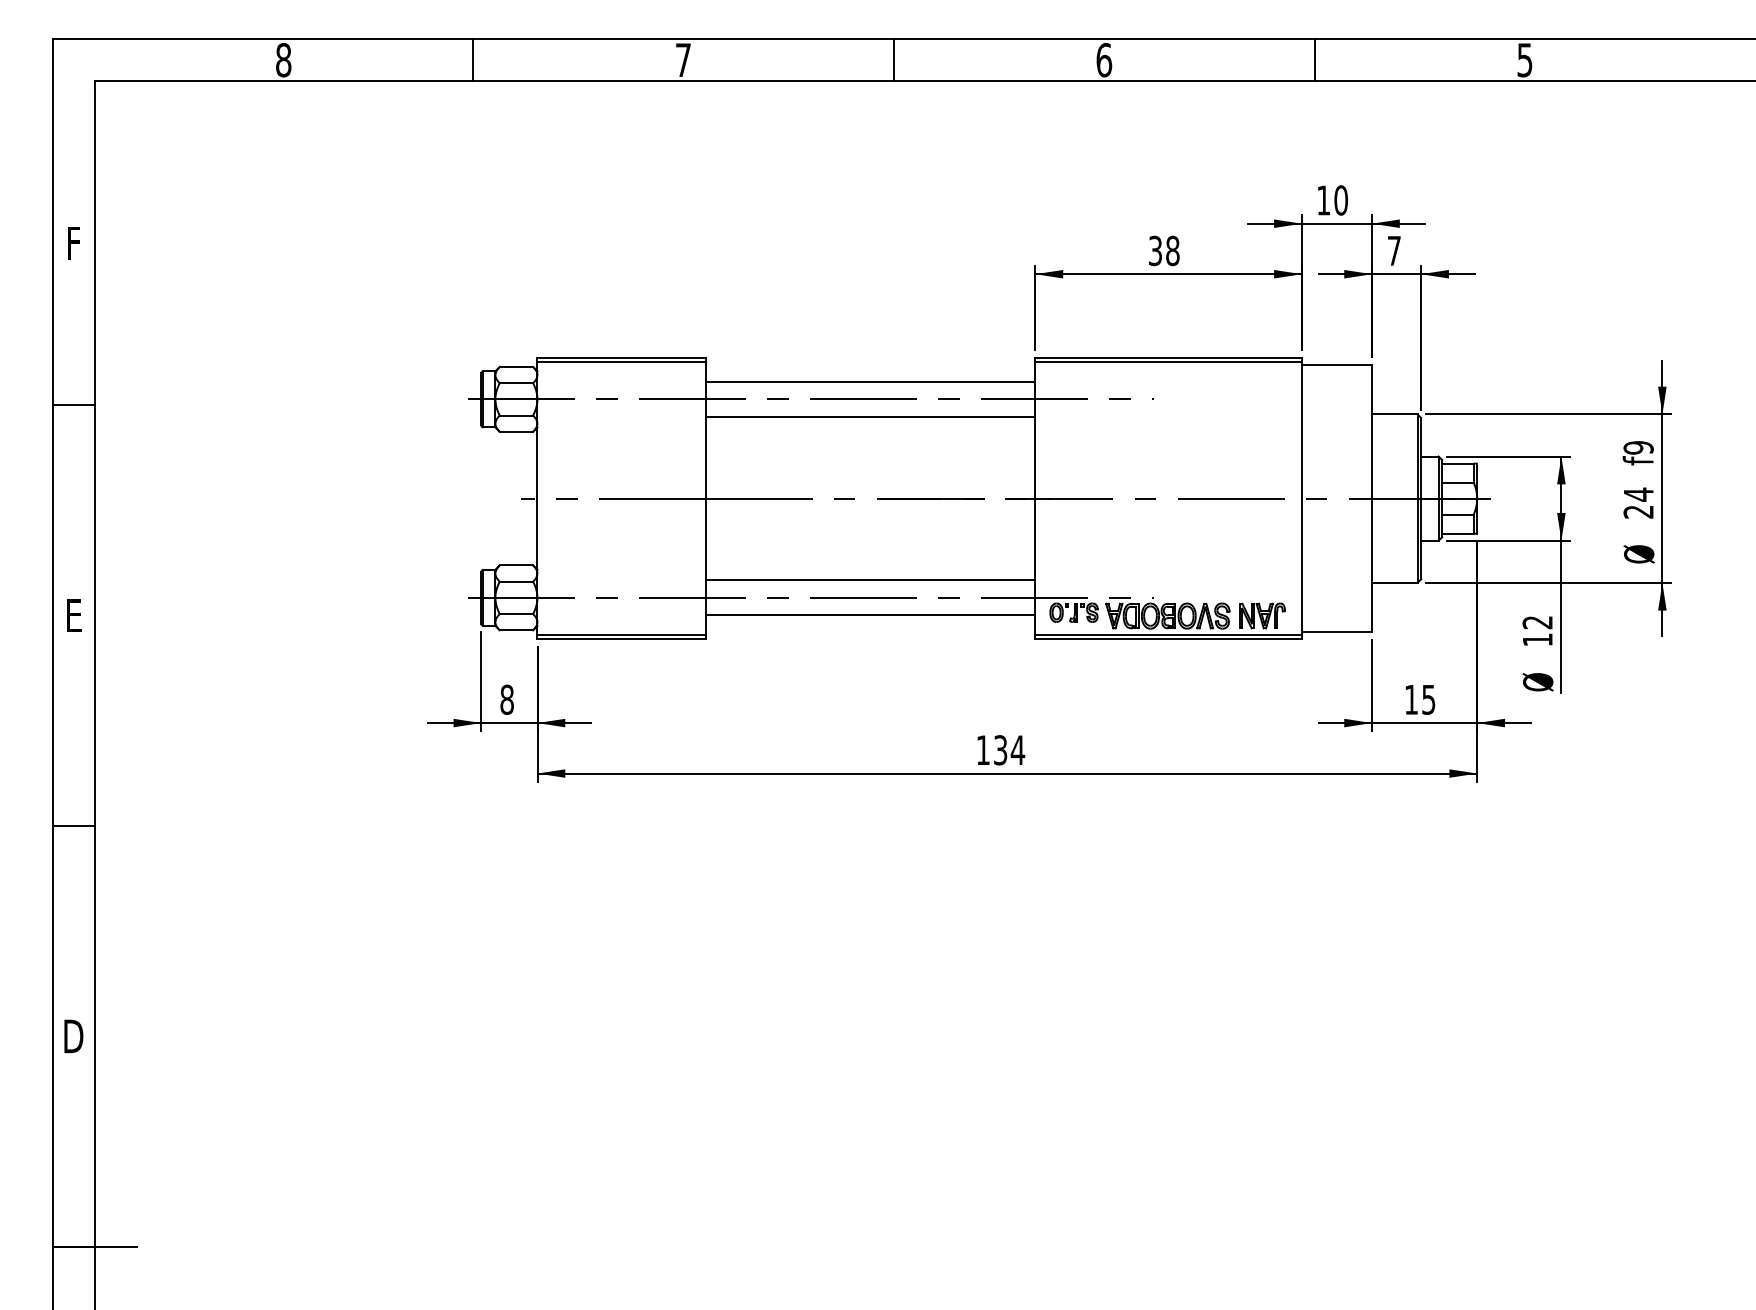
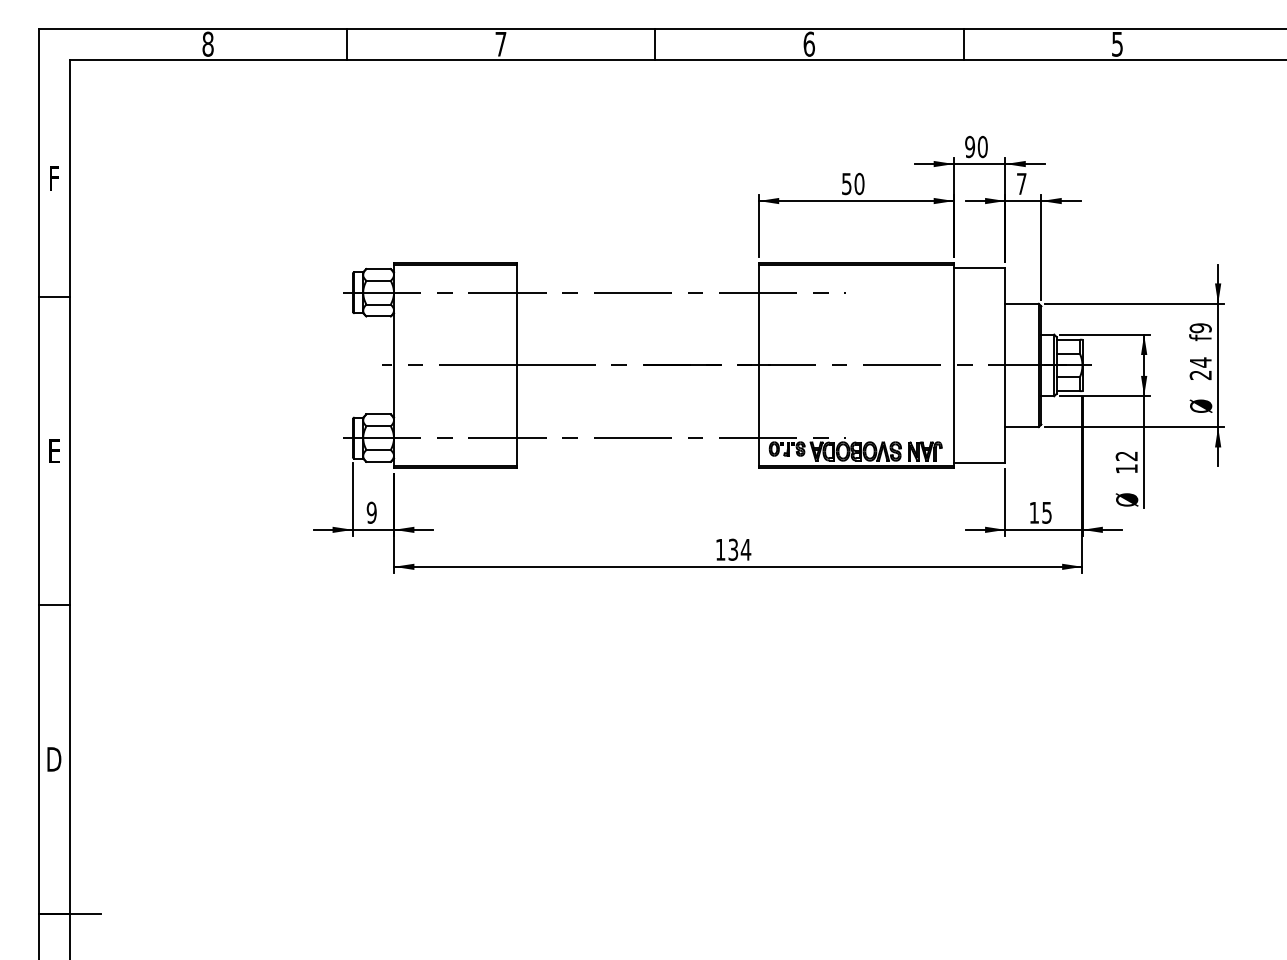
text: (1323, 200) -> (969, 147), 10 -> 90
text: (1164, 250) -> (853, 183), 38 -> 50
line: (870, 381) -> (638, 279), removed
line: (870, 416) -> (638, 305), removed
line: (870, 580) -> (638, 425), removed
line: (870, 615) -> (638, 451), removed
text: (506, 699) -> (371, 512), 8 -> 9

